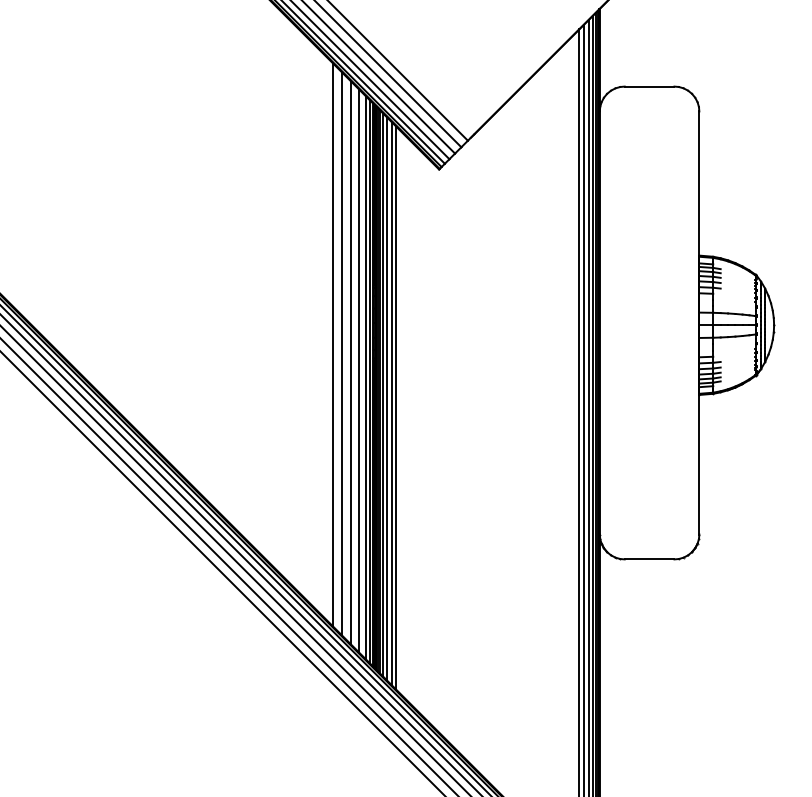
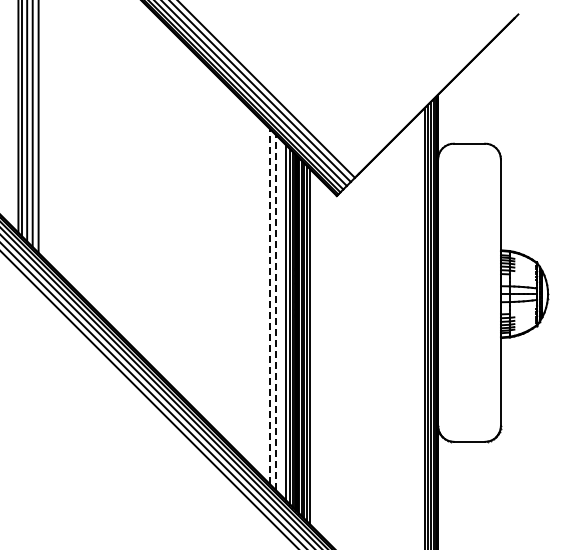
line: (332, 344) -> (269, 306), solid -> dashed
line: (341, 354) -> (275, 312), solid -> dashed
line: (351, 362) -> (281, 317), removed

